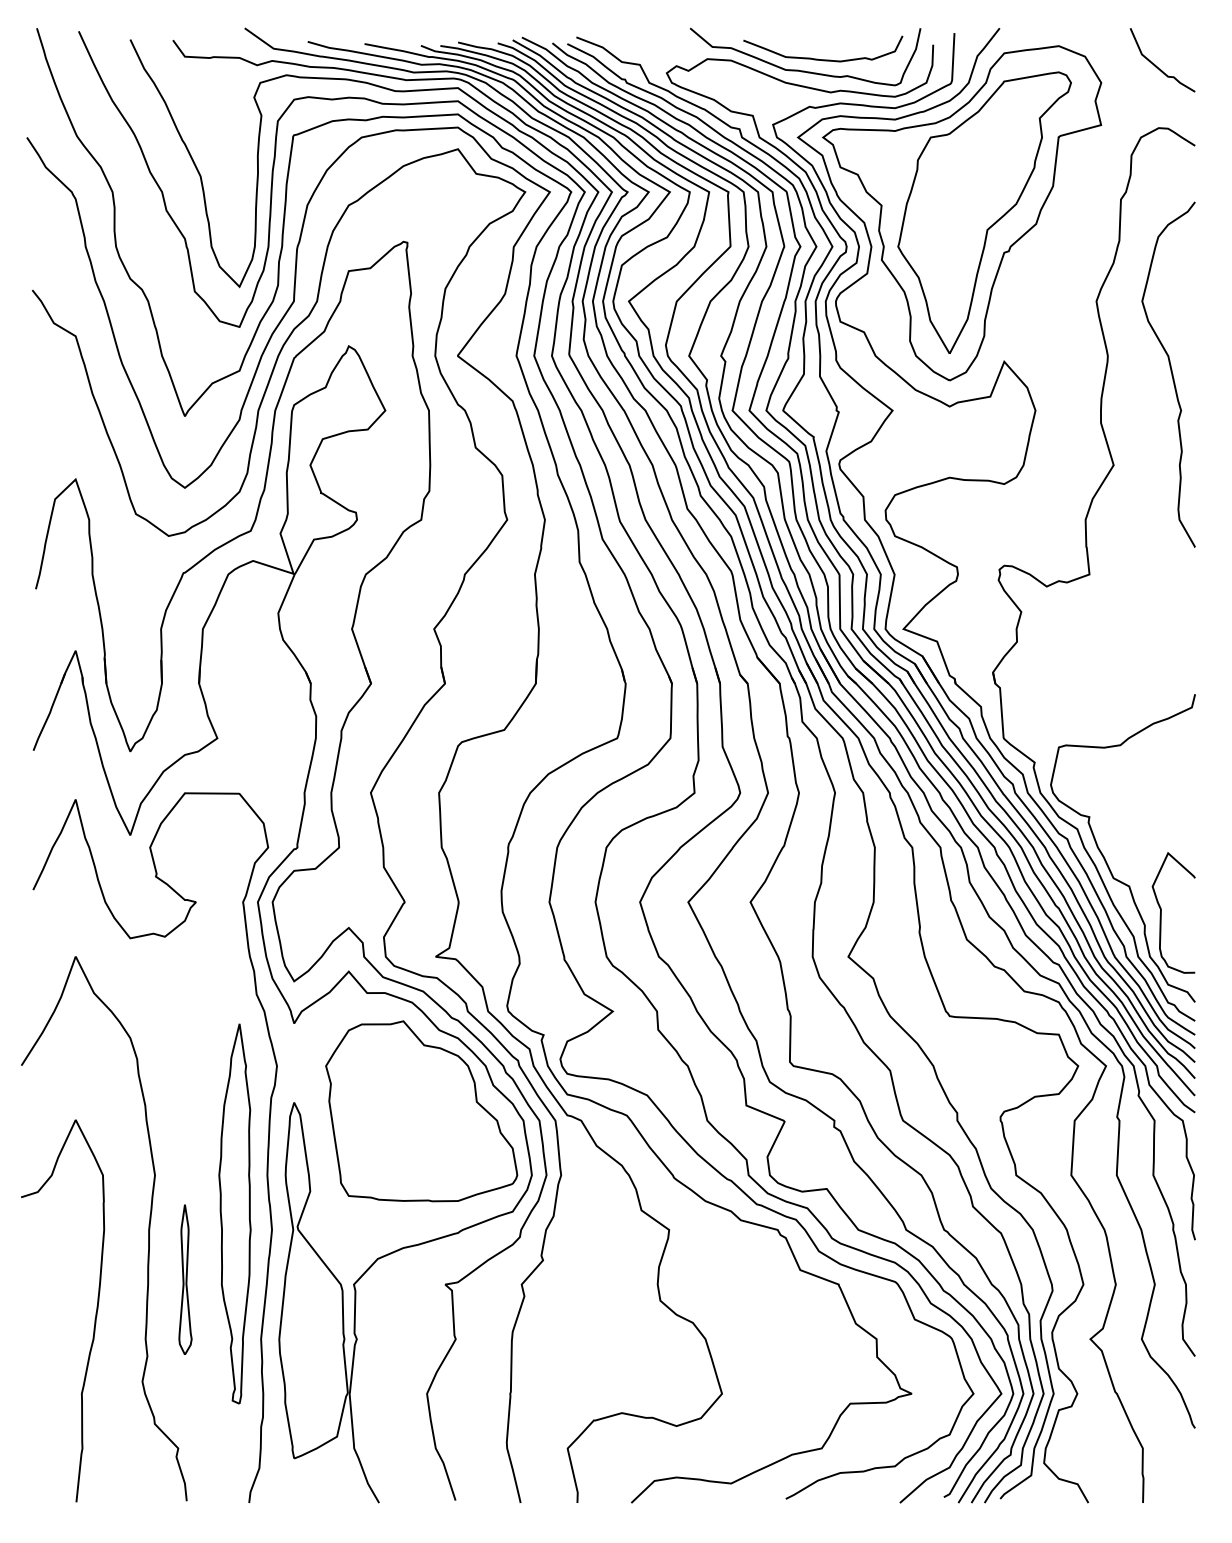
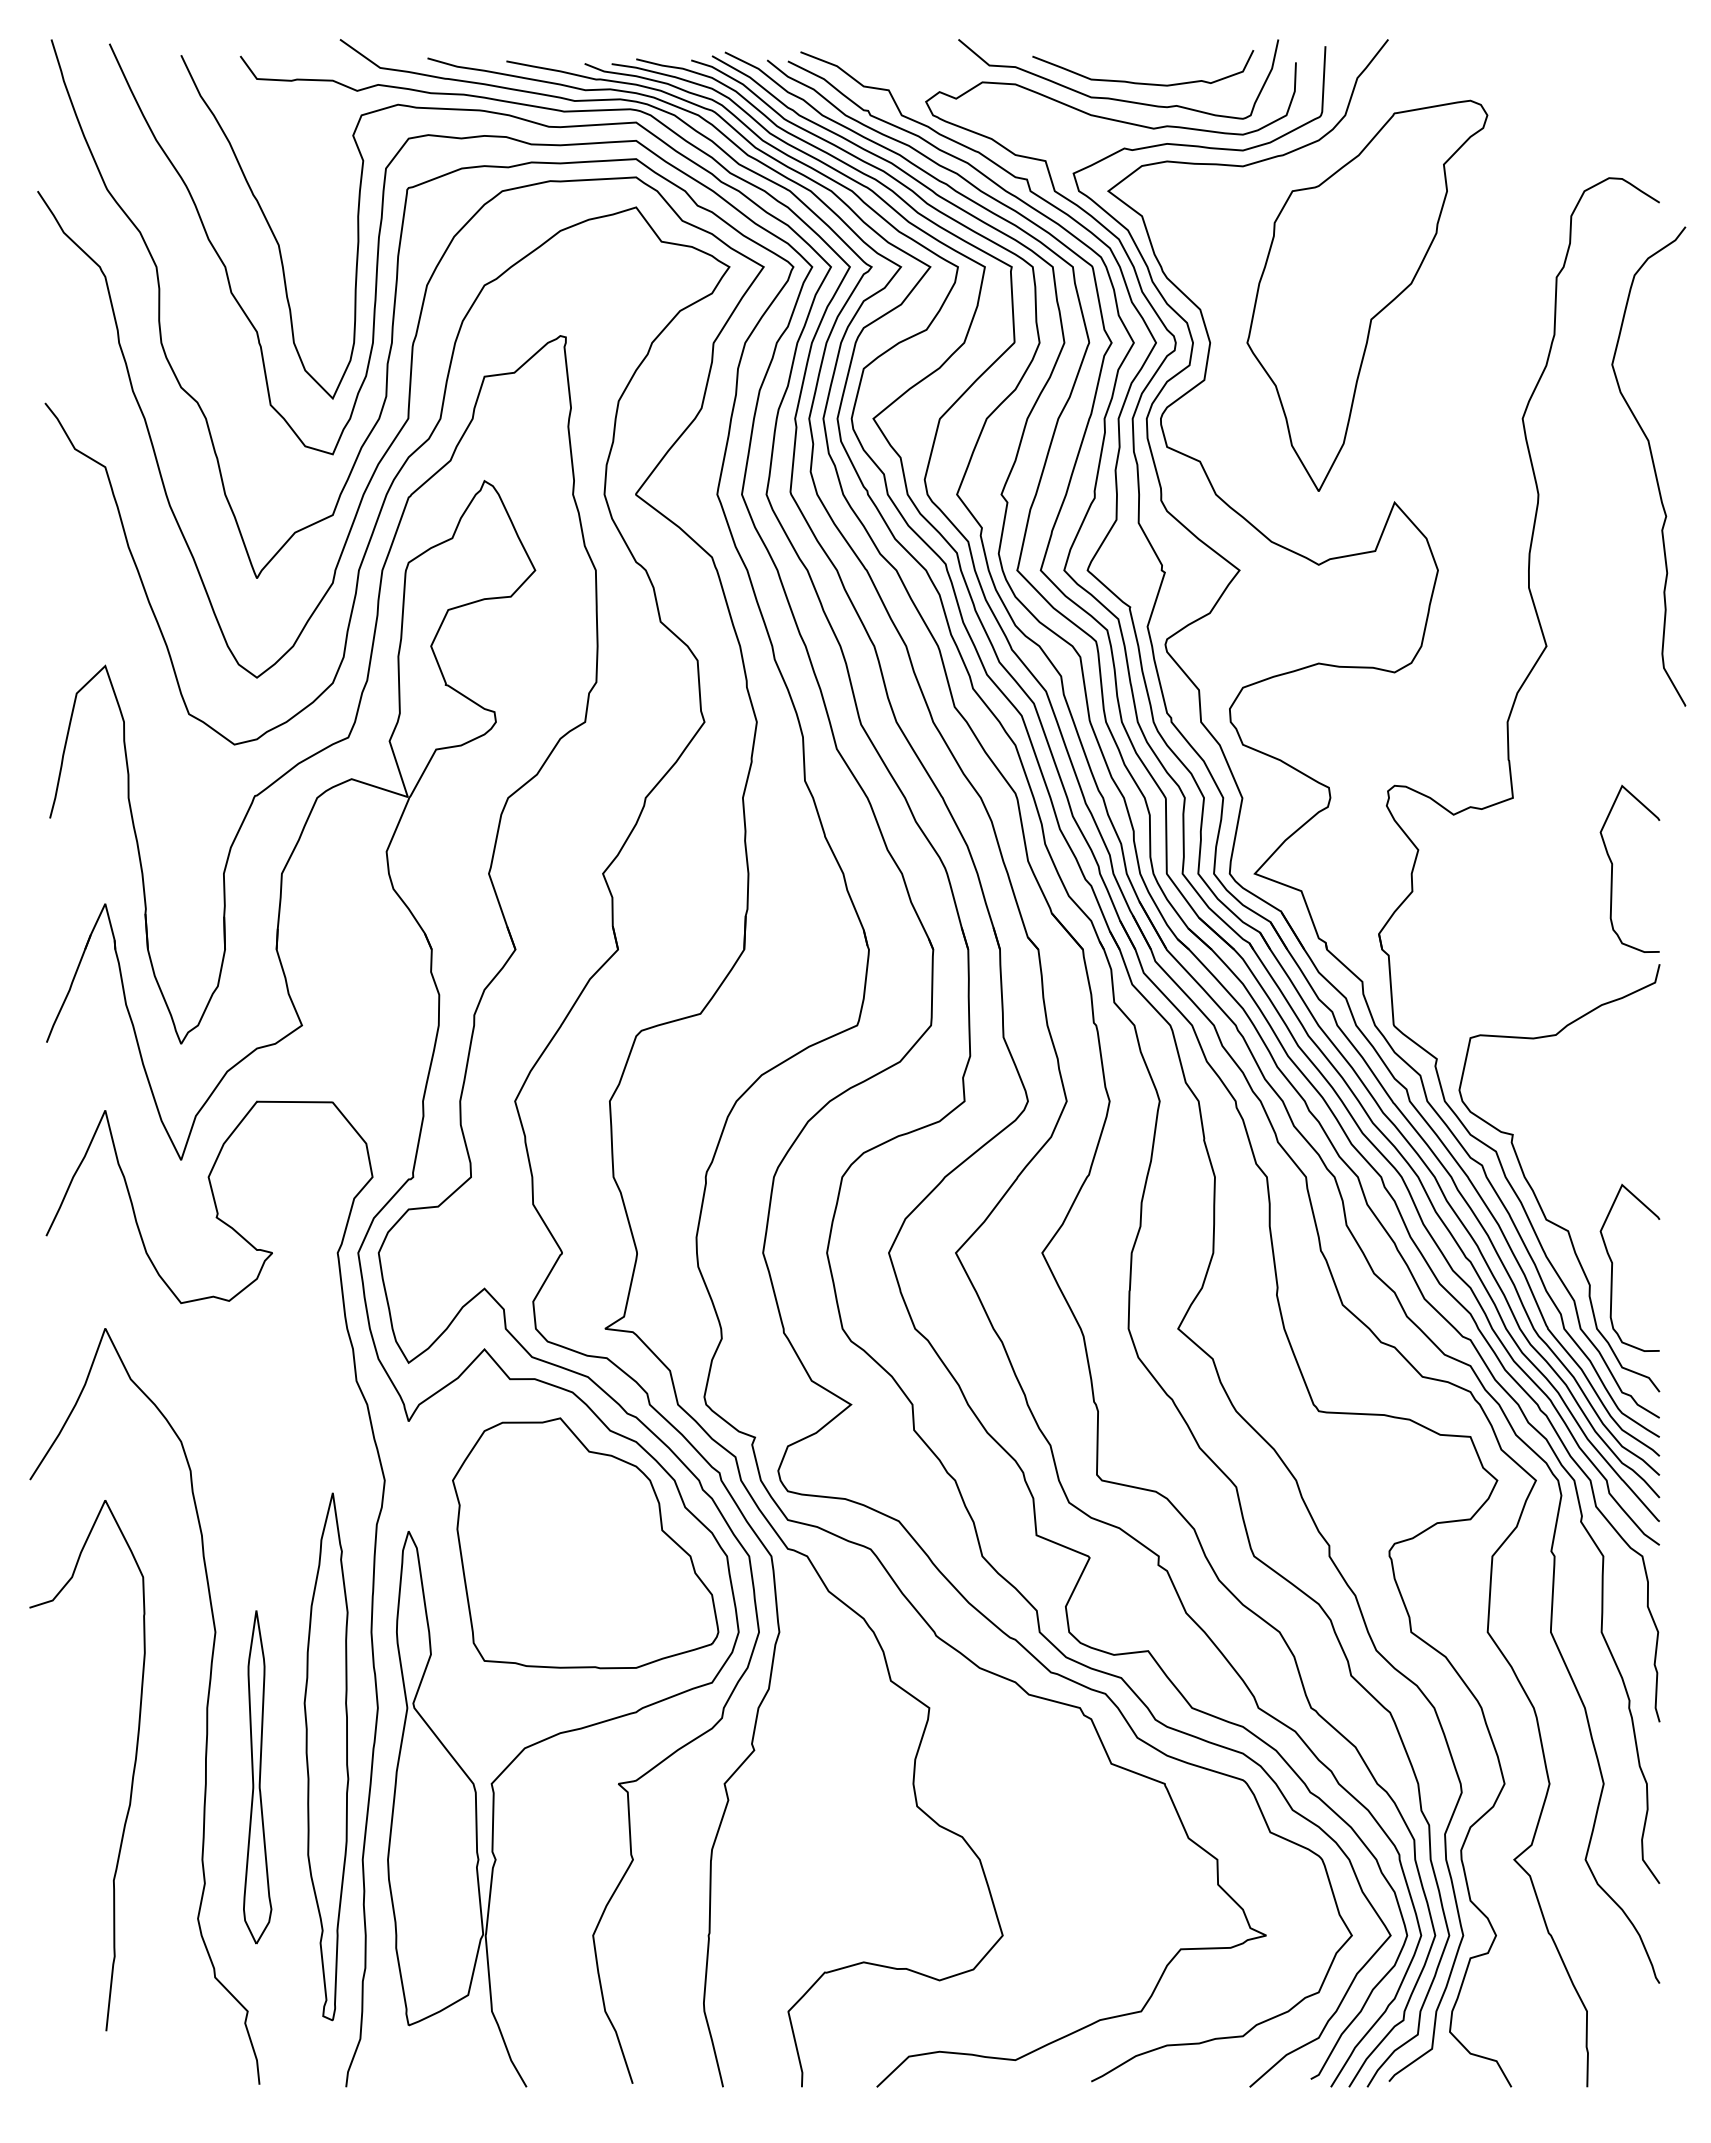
curve: (1158, 67) -> (1608, 93), removed
part: (962, 213) -> (1336, 296), removed
curve: (1171, 373) -> (1652, 465), moved
curve: (1161, 622) -> (1613, 864), added
part: (235, 1213) -> (326, 1756), moved
part: (185, 1279) -> (257, 1776), size x1.6
curve: (95, 1316) -> (132, 1773), moved

